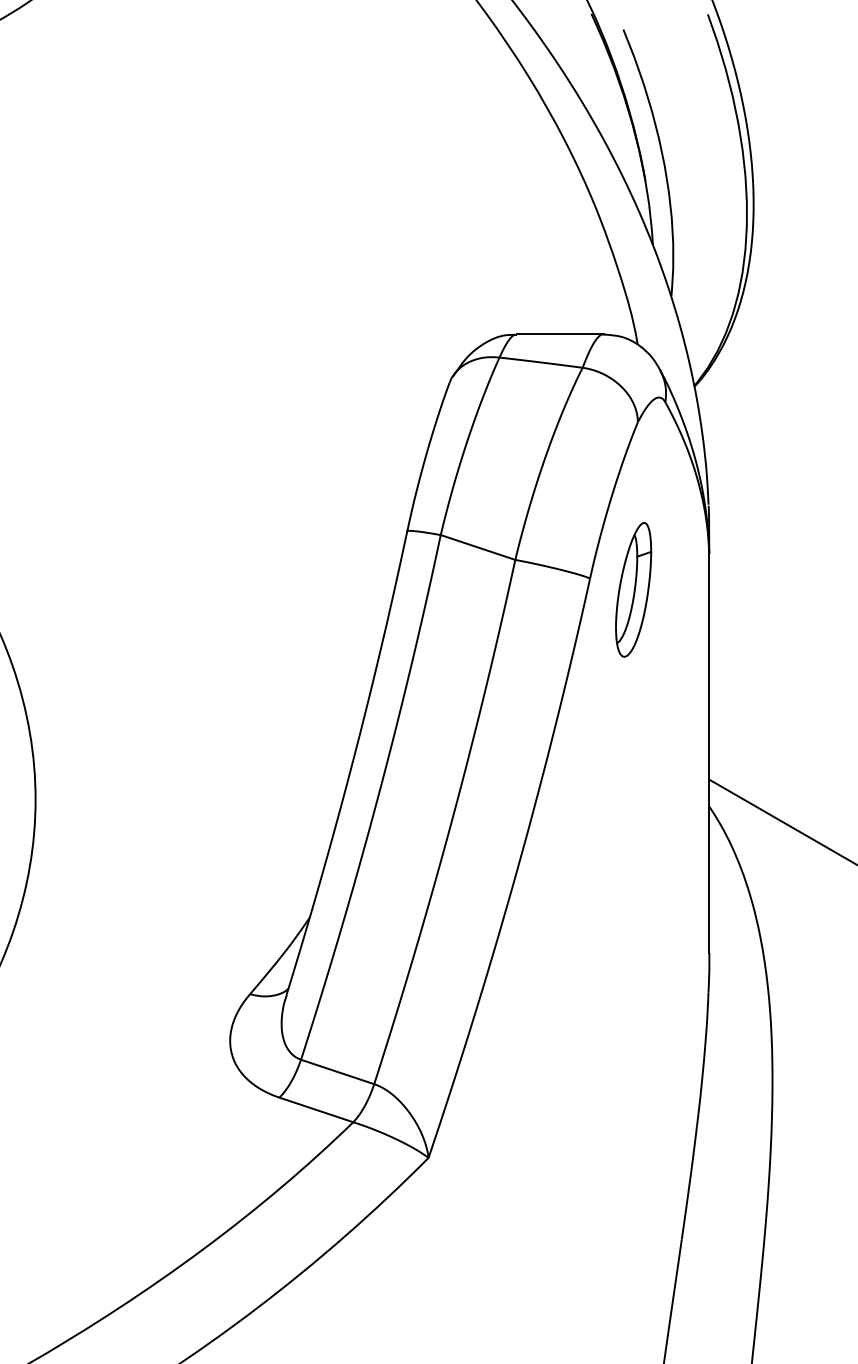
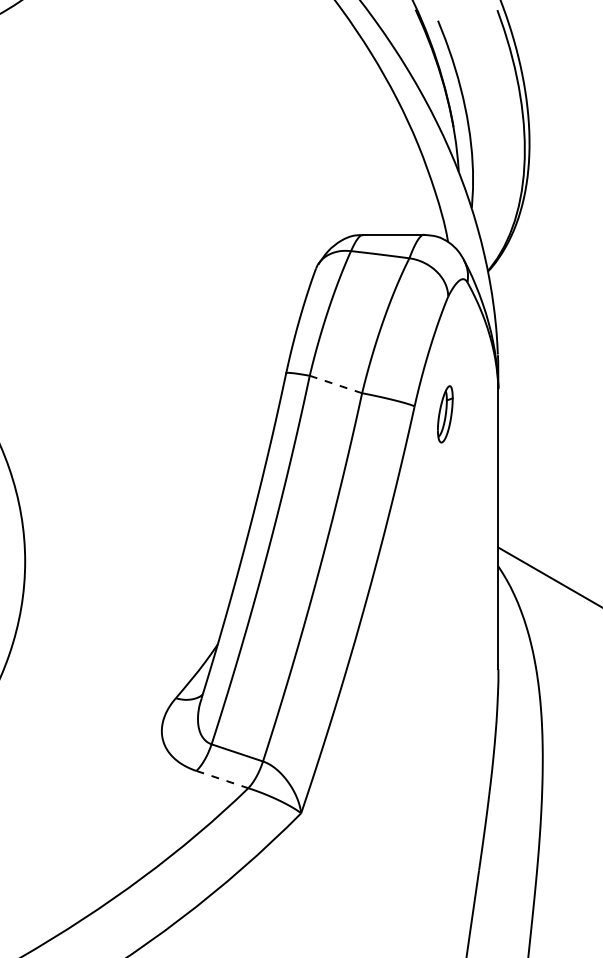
line: (477, 547) -> (335, 384), solid -> dashed
part: (634, 590) -> (445, 414), size x0.6
line: (316, 1109) -> (222, 779), solid -> dashed

